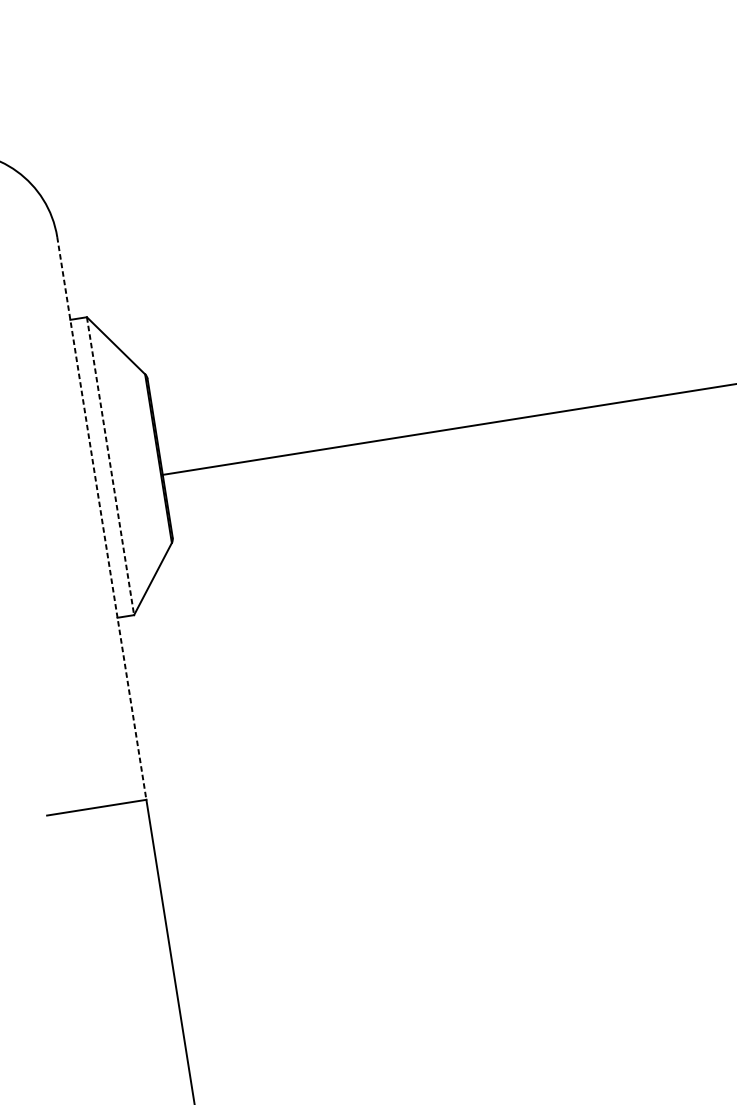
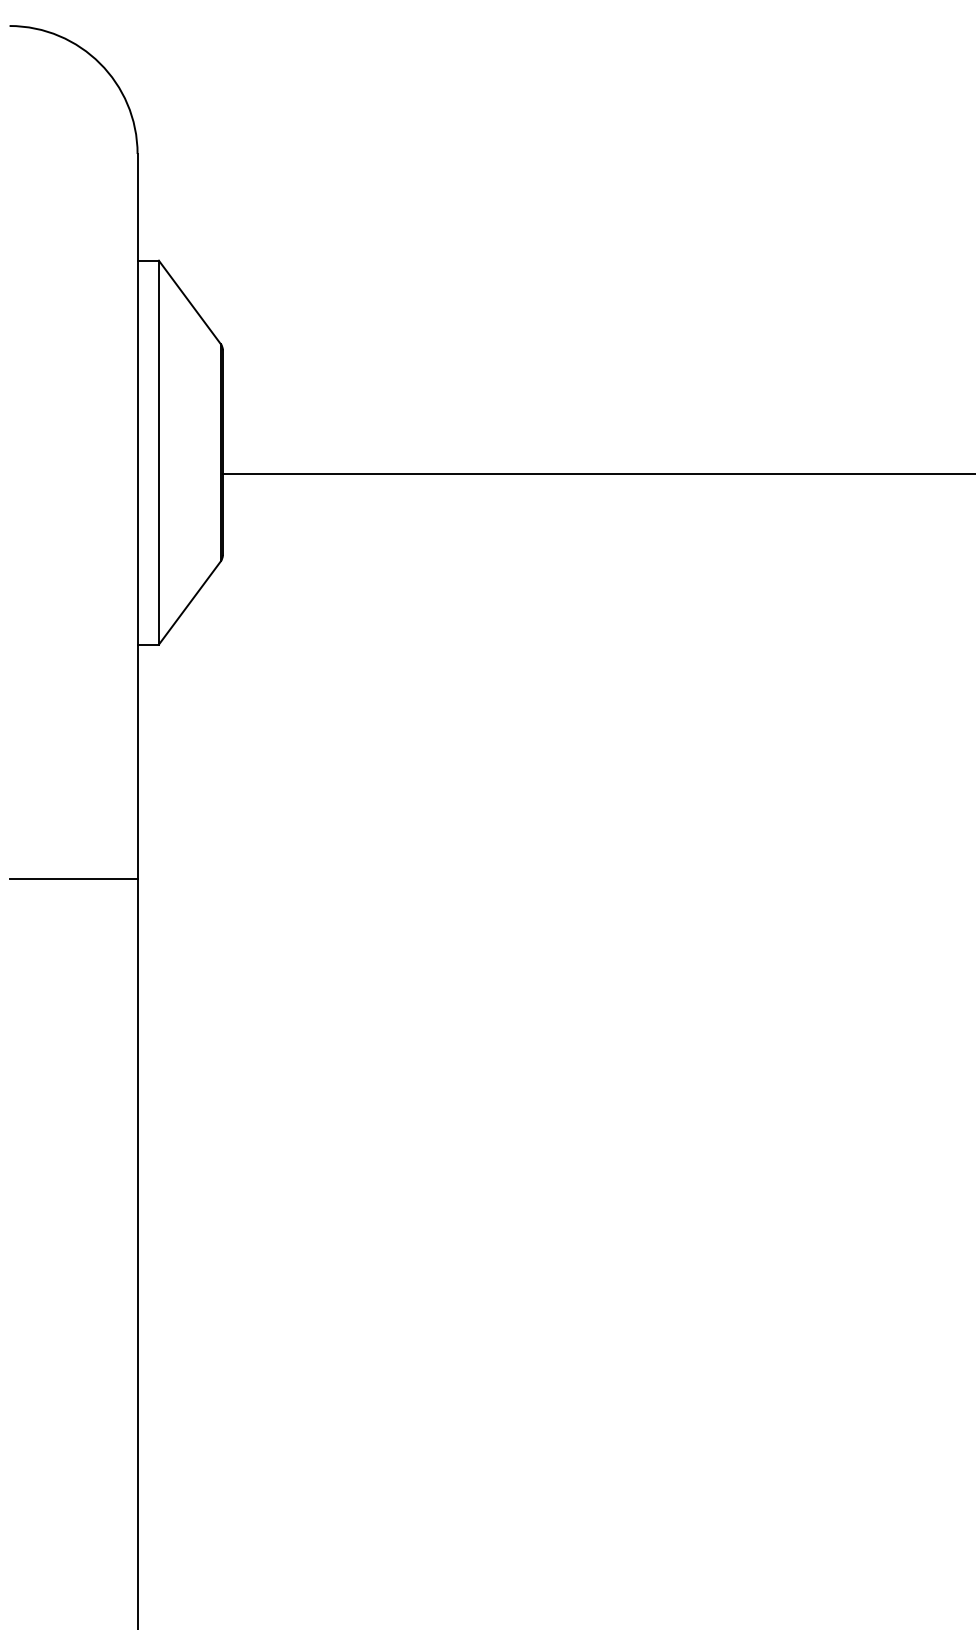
line: (110, 466) -> (158, 452), dashed -> solid
line: (101, 518) -> (137, 516), dashed -> solid

